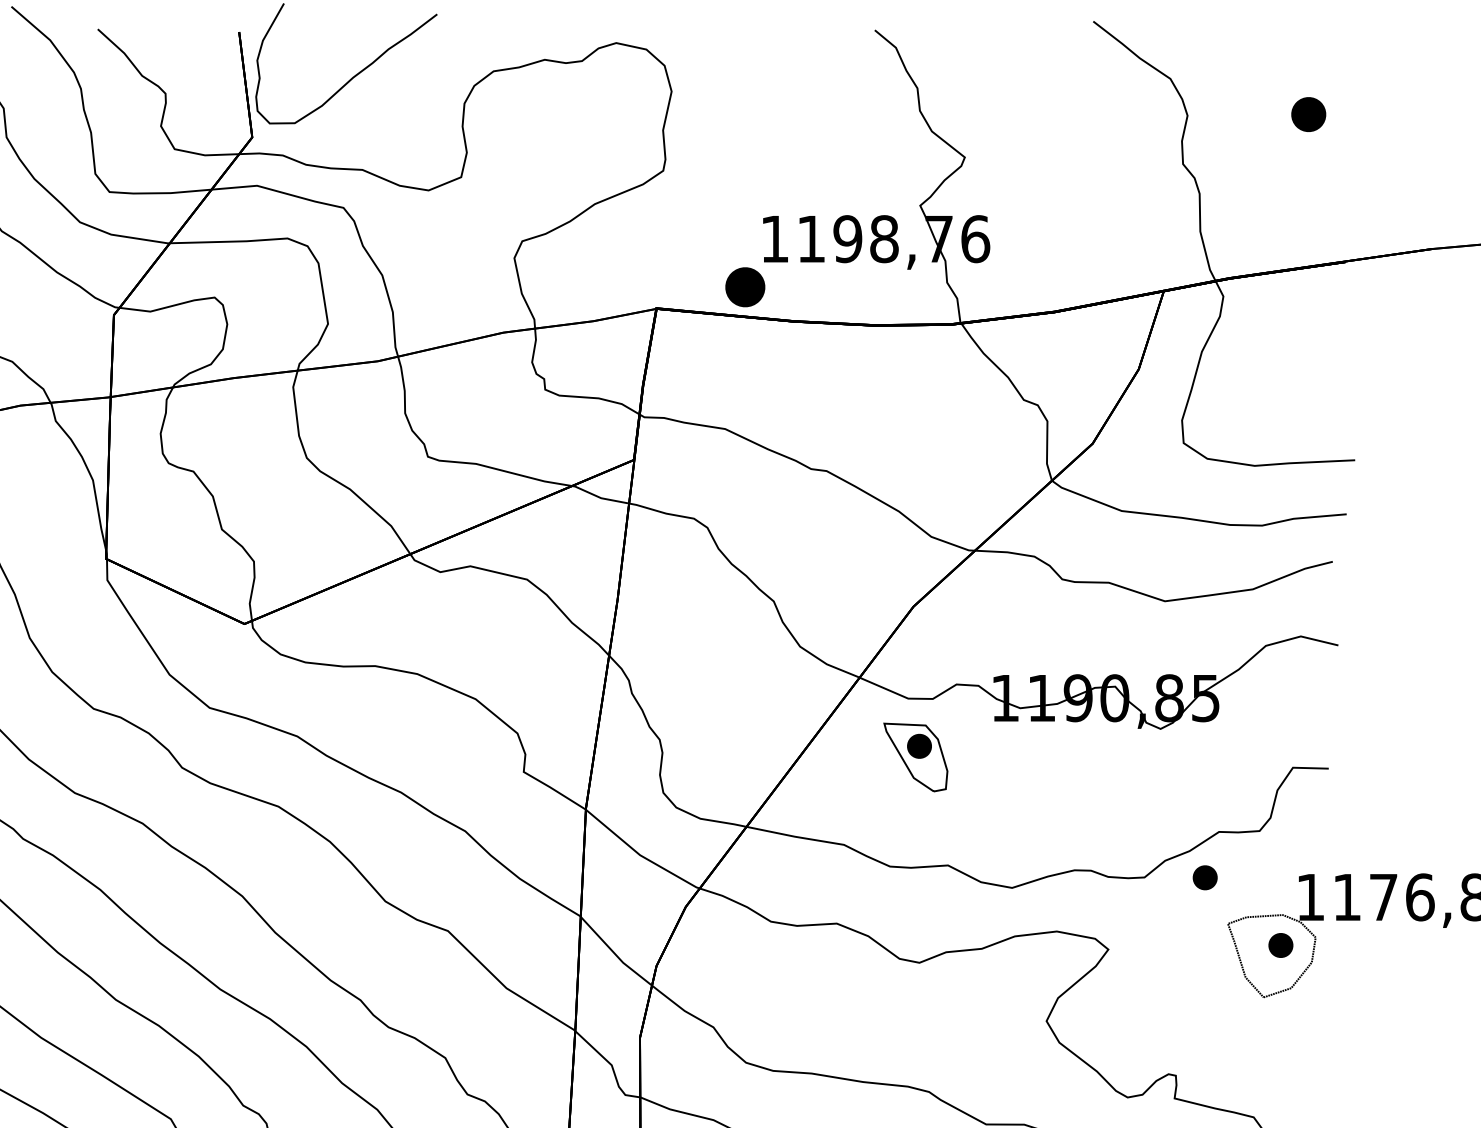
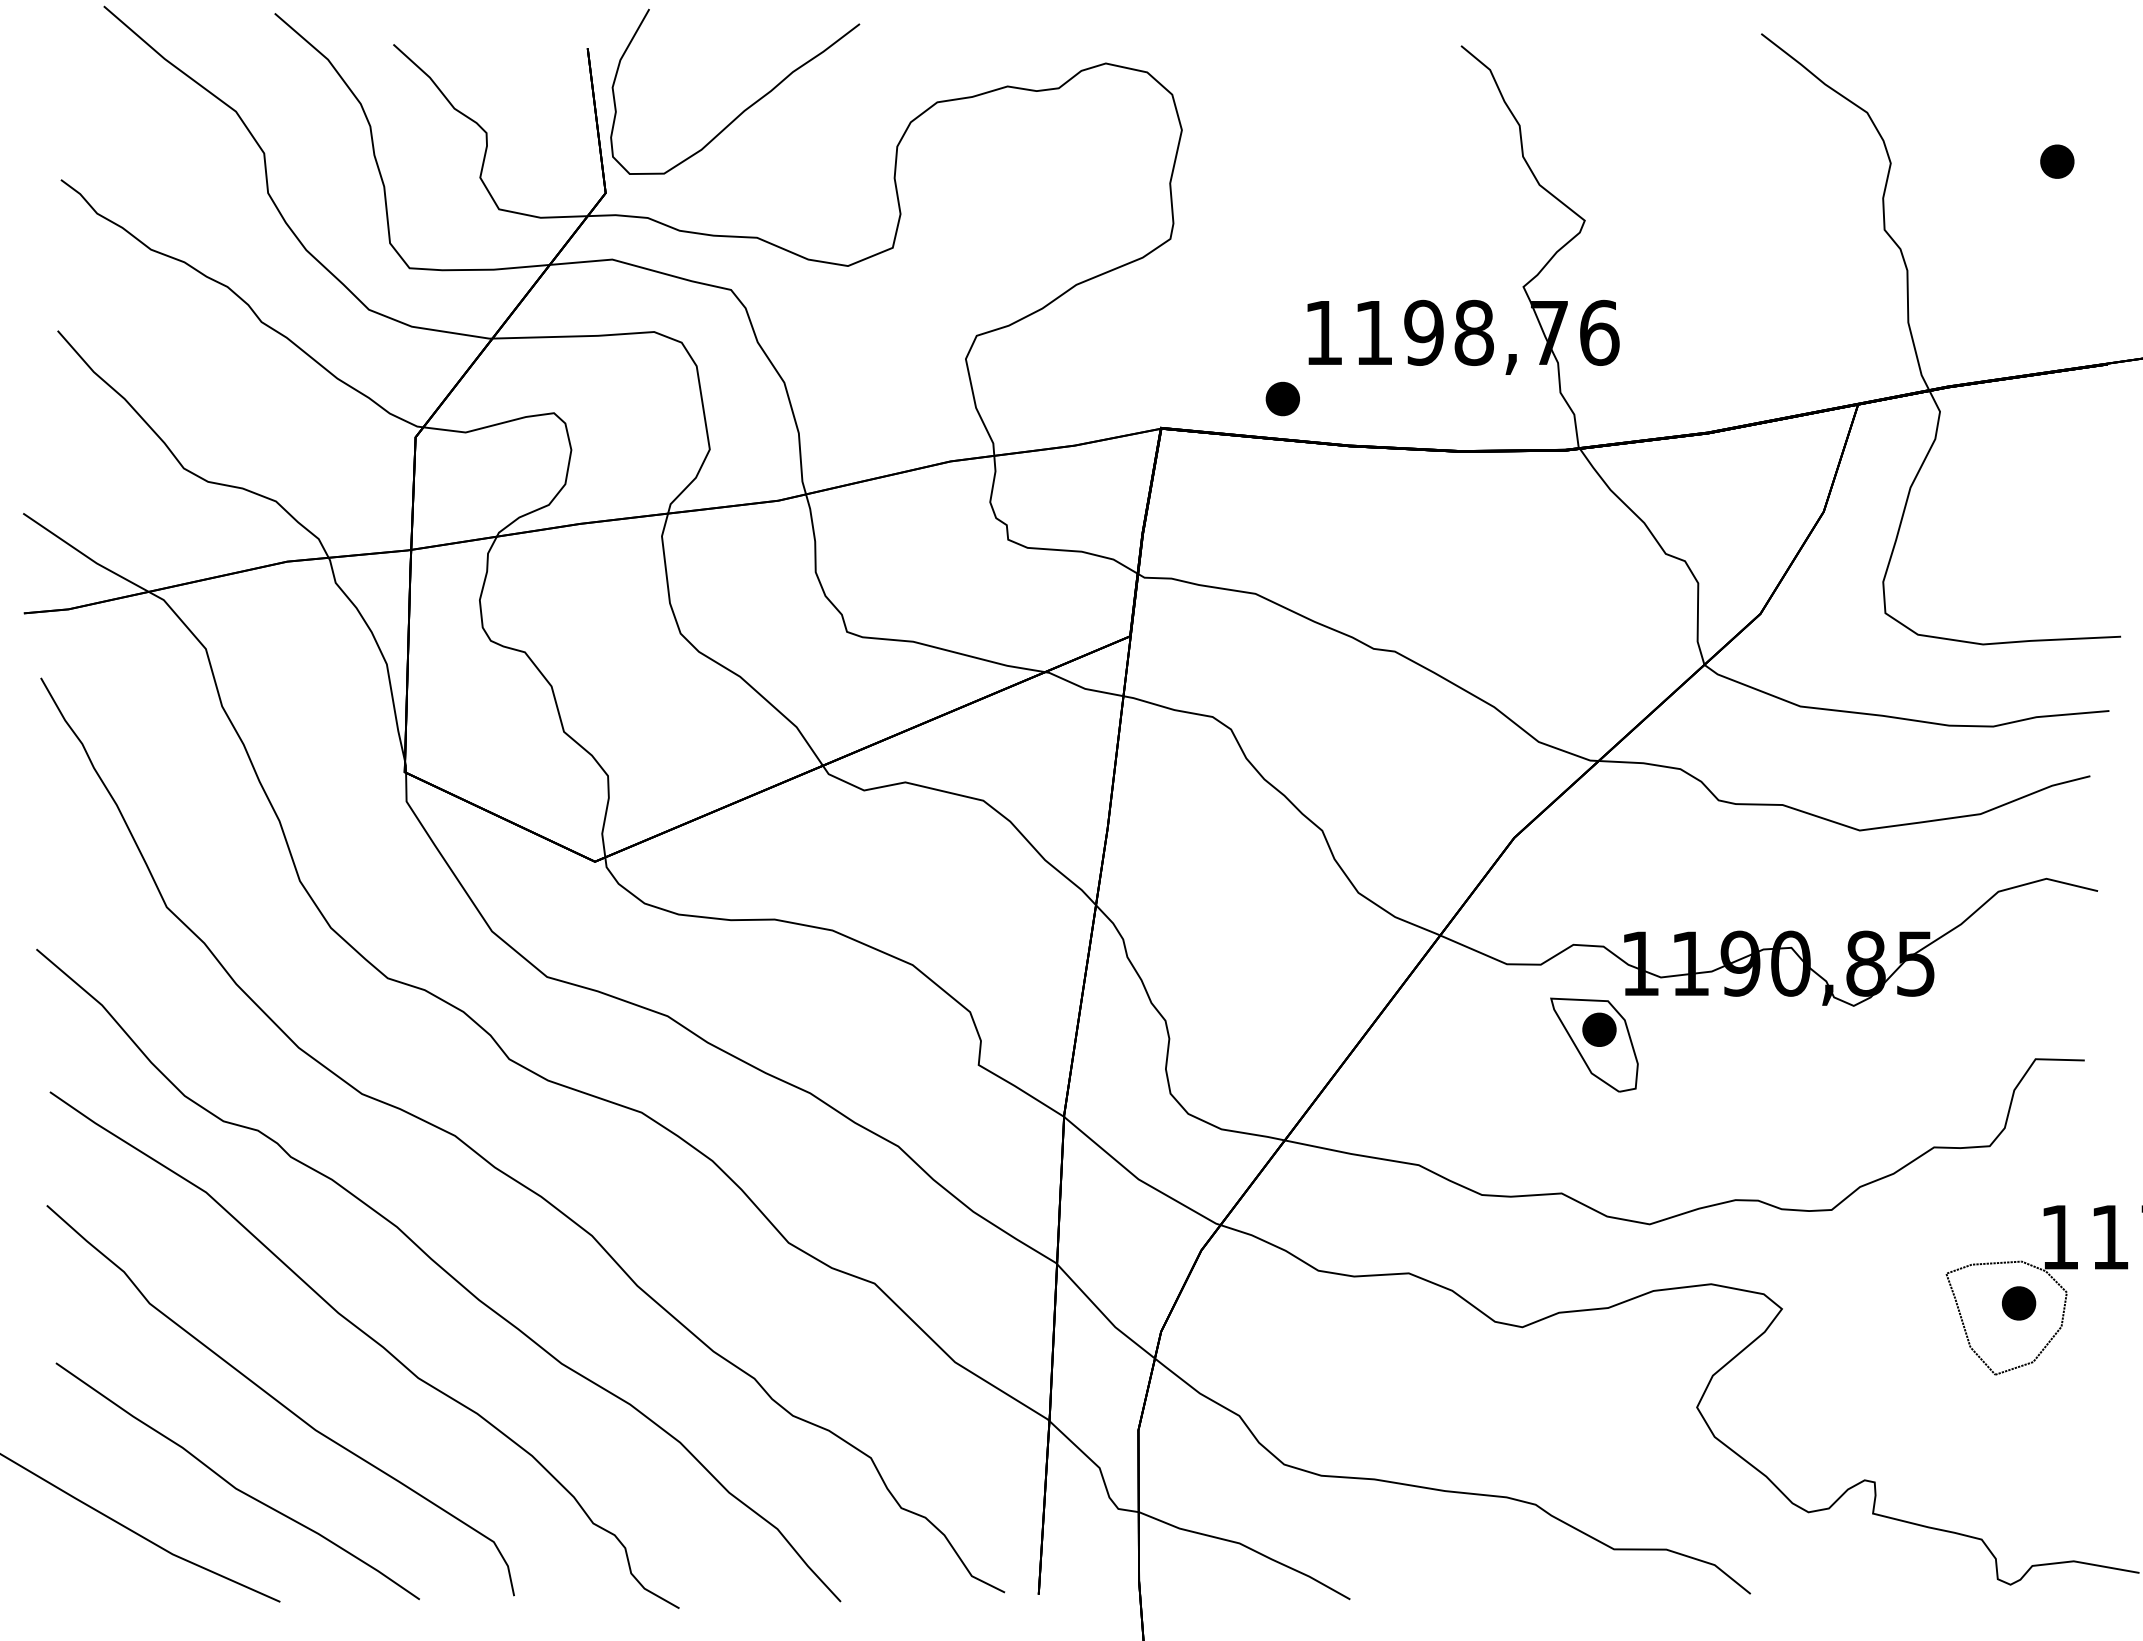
part: (1308, 114) -> (2057, 161), size x0.71
part: (744, 286) -> (1282, 398), size x0.62
part: (915, 757) -> (1594, 1044), moved
part: (1205, 877) -> (1915, 1210), removed

